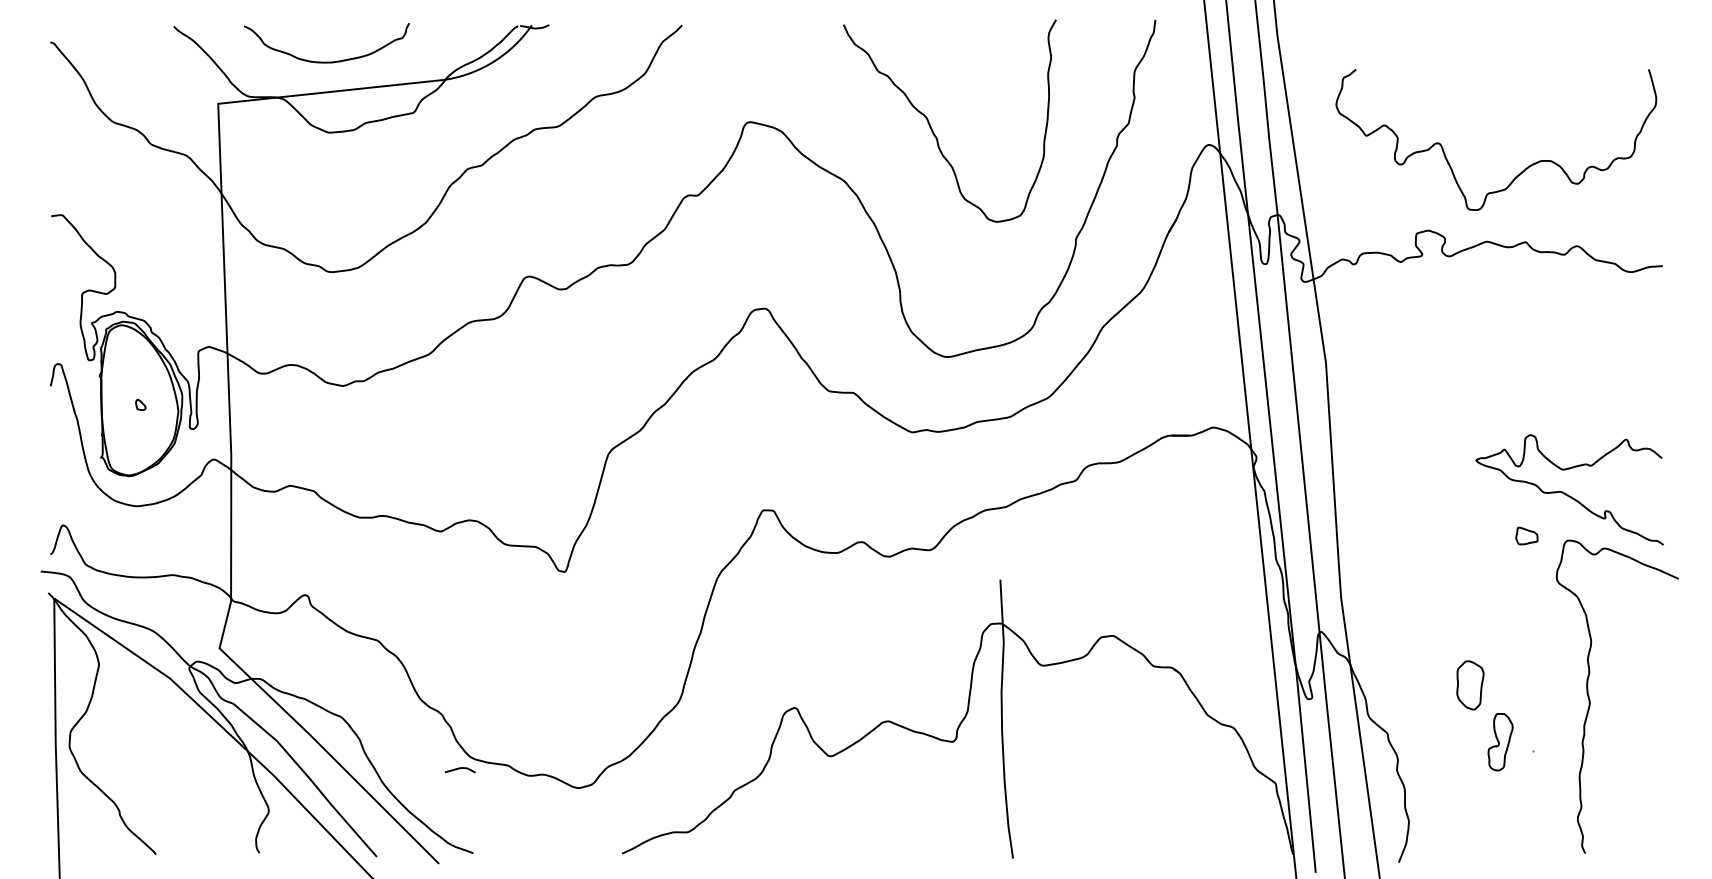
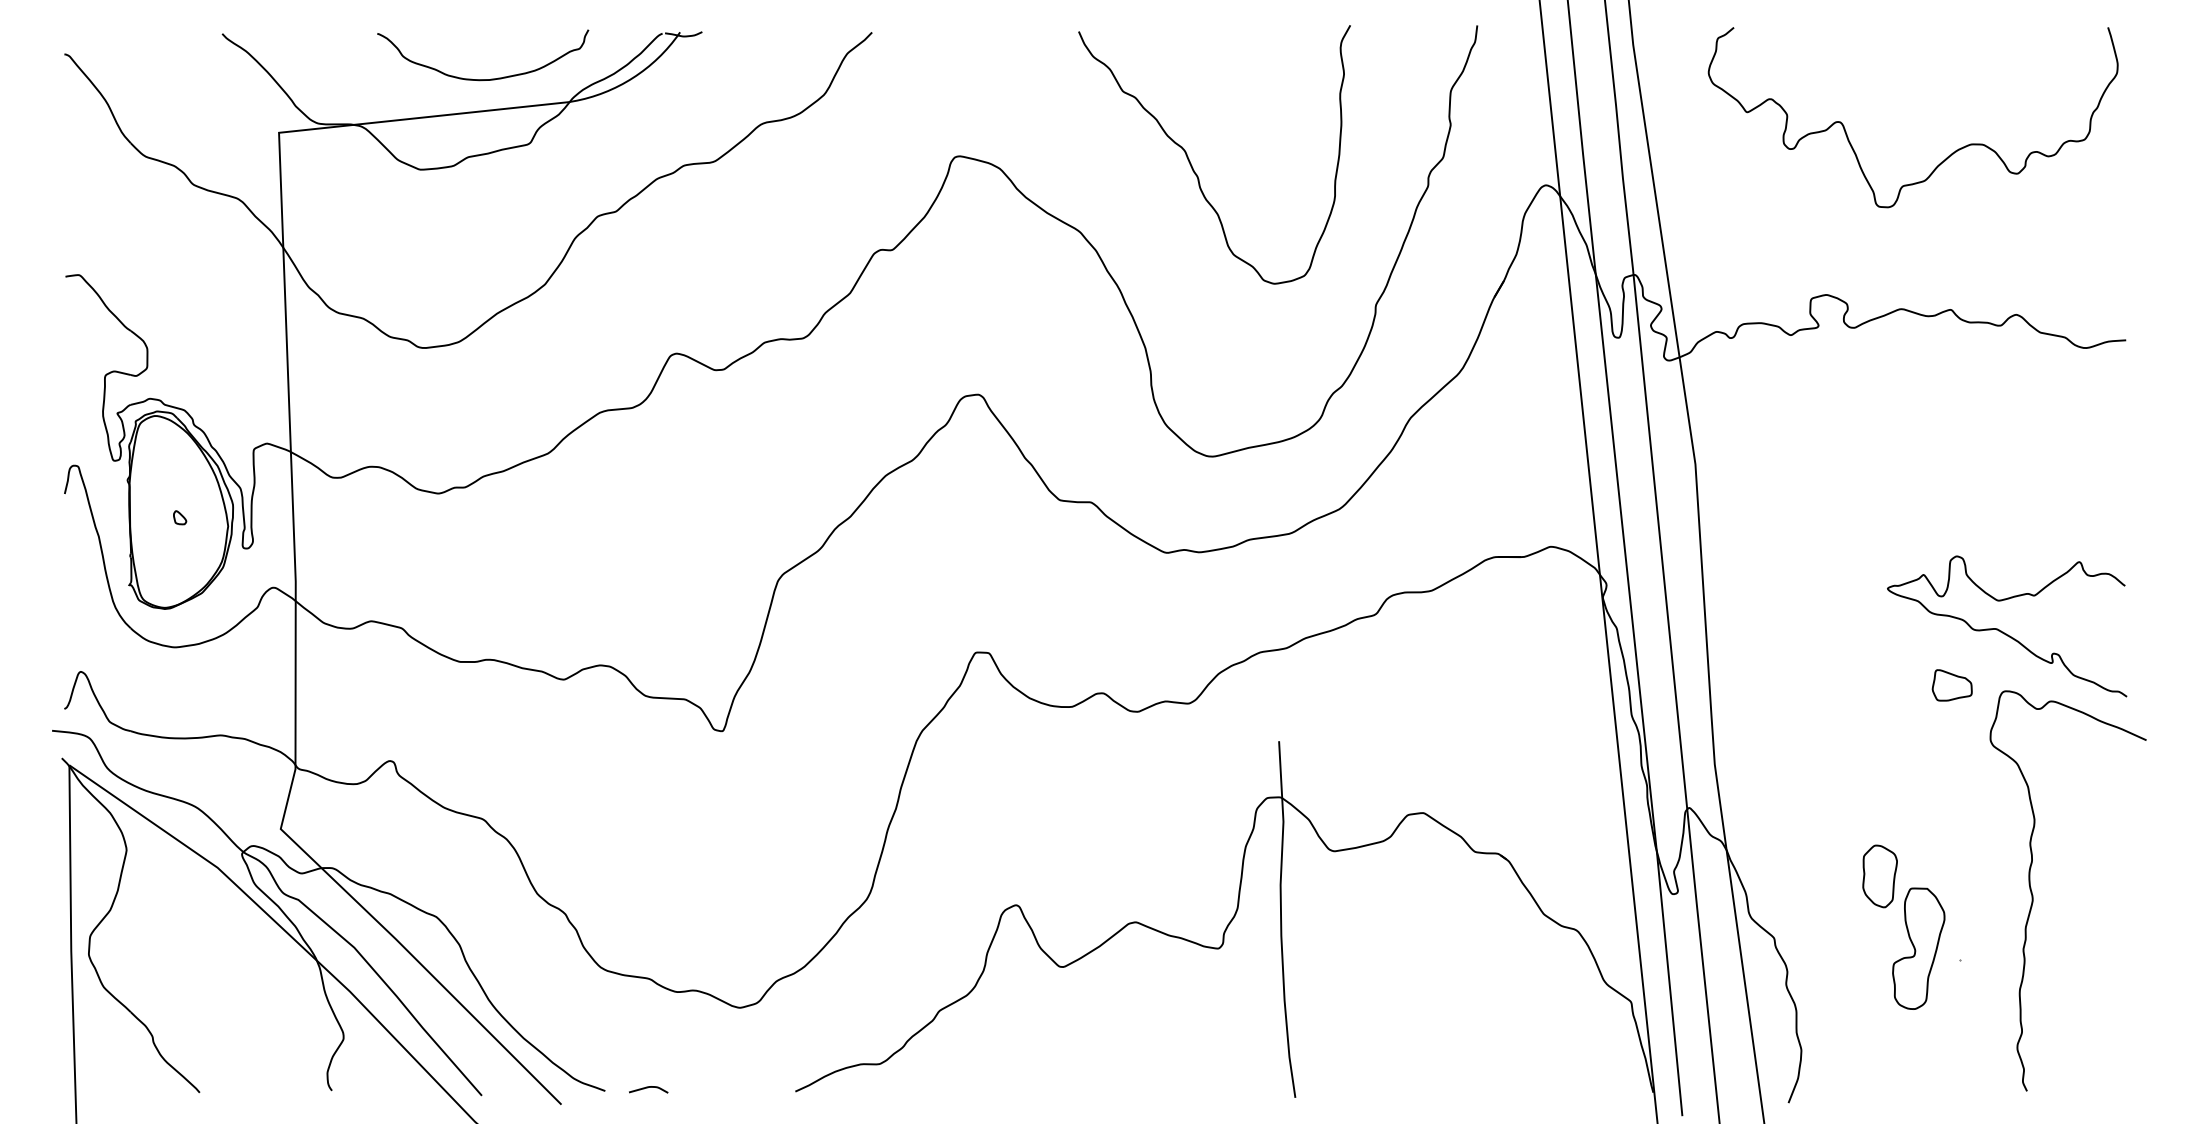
curve: (326, 61) -> (482, 78), moved
curve: (1522, 170) -> (1946, 156), moved
part: (1526, 535) -> (1951, 684), size x1.43
part: (1500, 742) -> (1918, 949), size x1.67
curve: (459, 769) -> (647, 1088), moved

